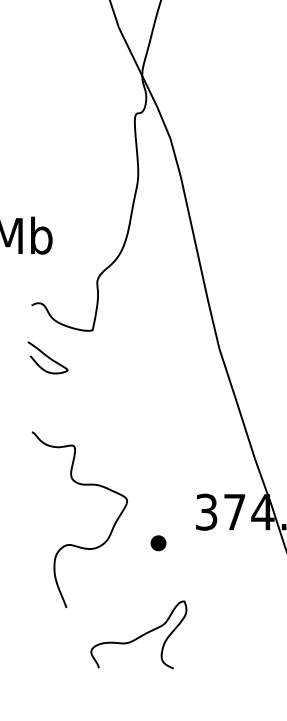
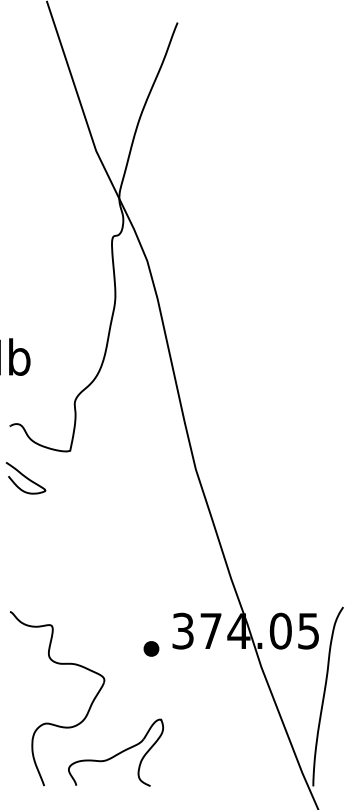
part: (158, 542) -> (151, 648), moved
part: (71, 543) -> (49, 722), moved

